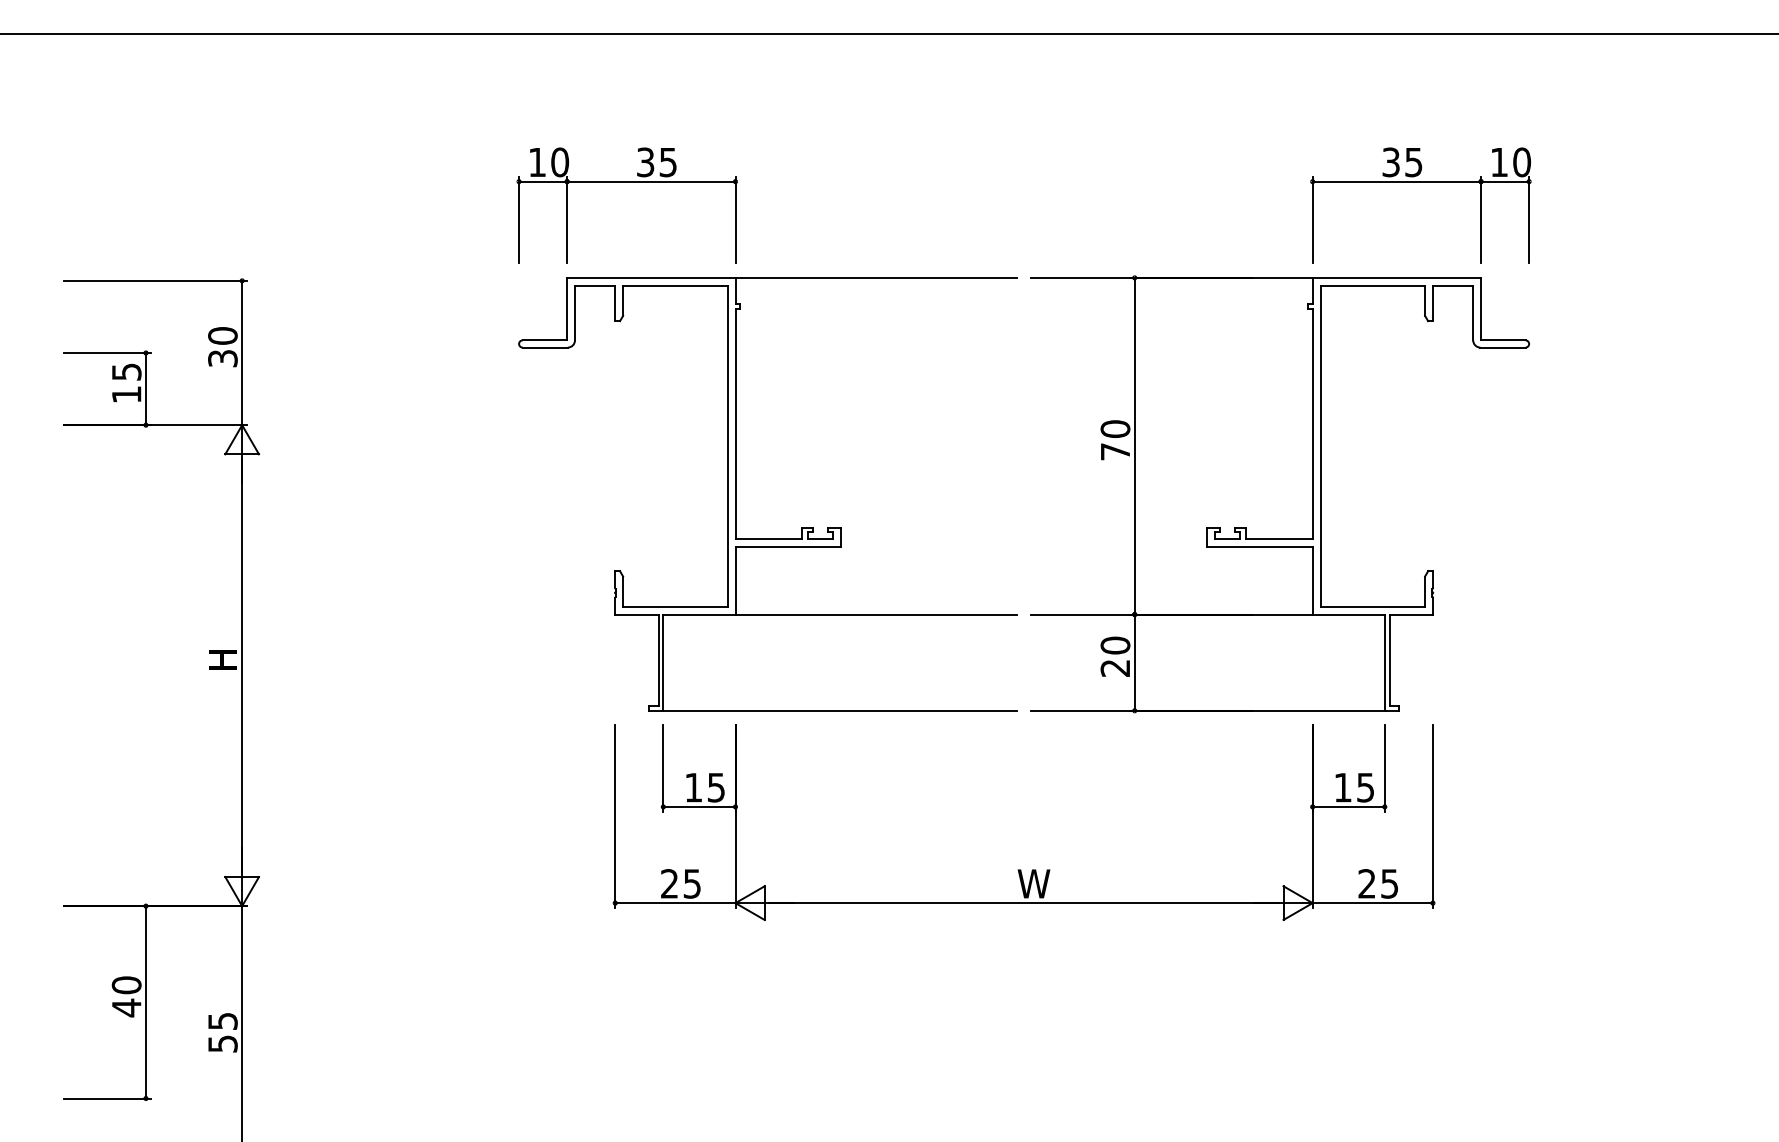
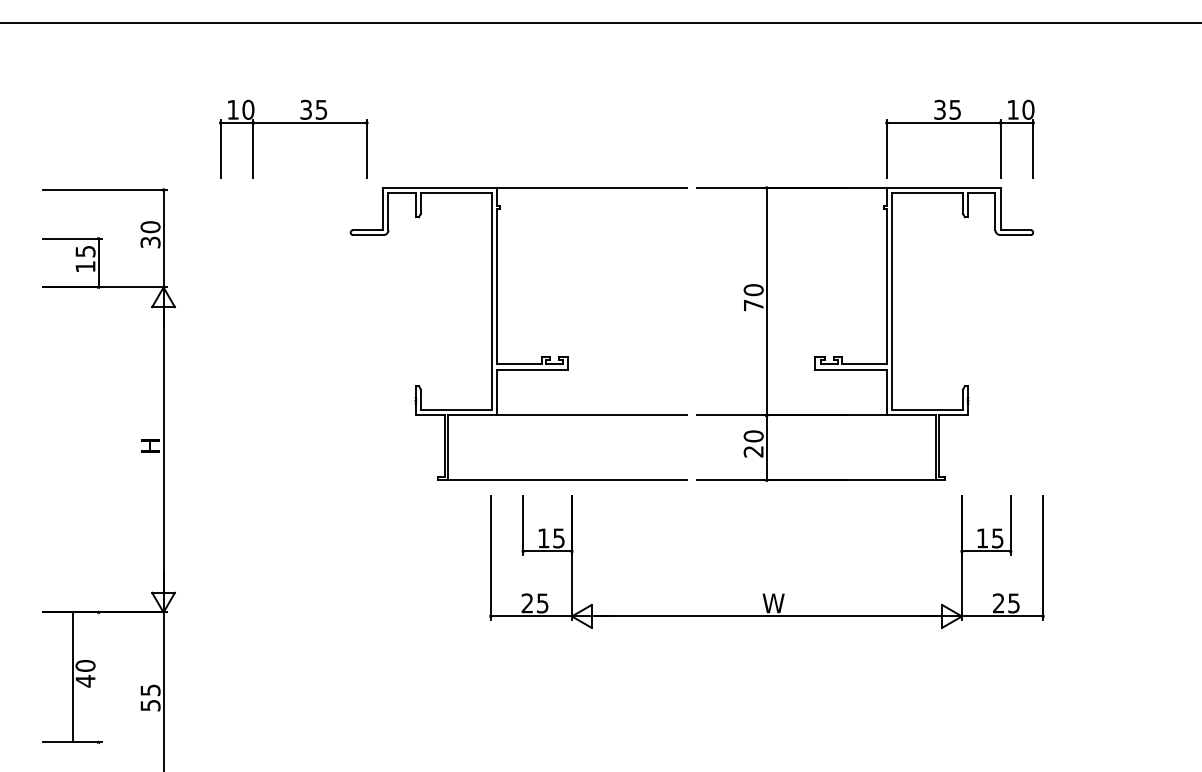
part: (626, 182) -> (293, 123), moved
part: (1020, 869) -> (764, 593), moved
line: (145, 1002) -> (72, 677), moved

